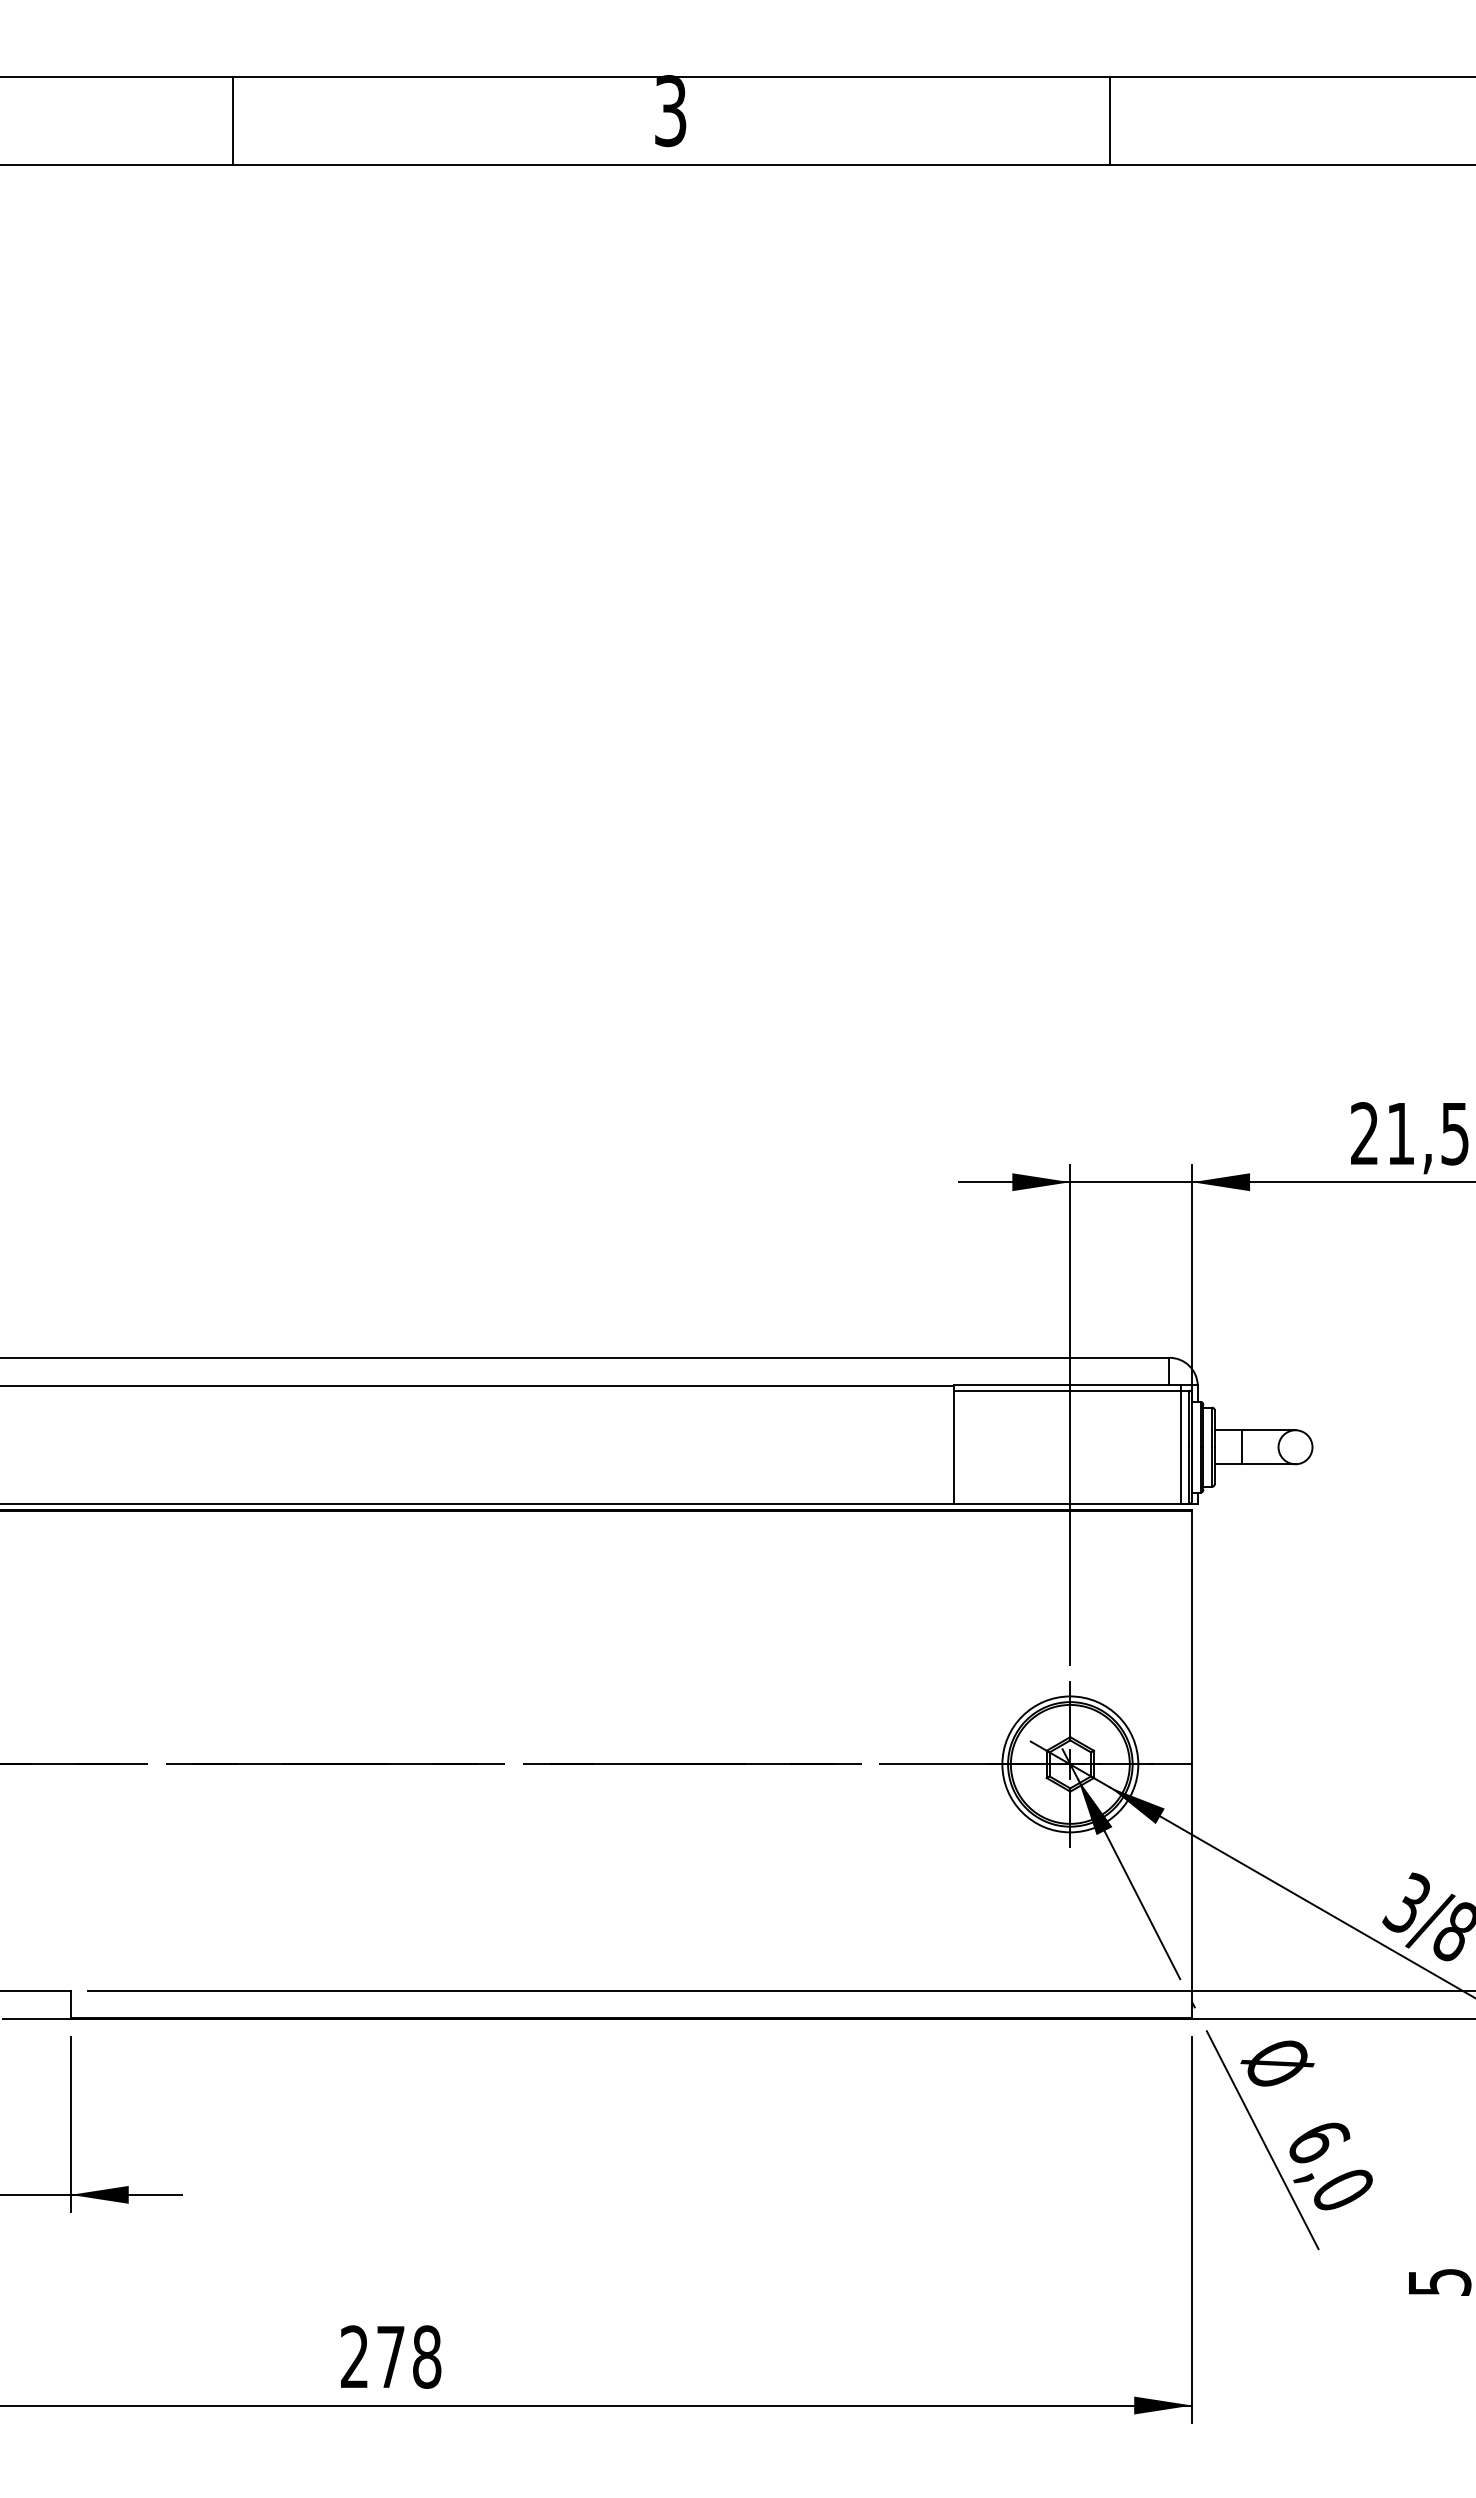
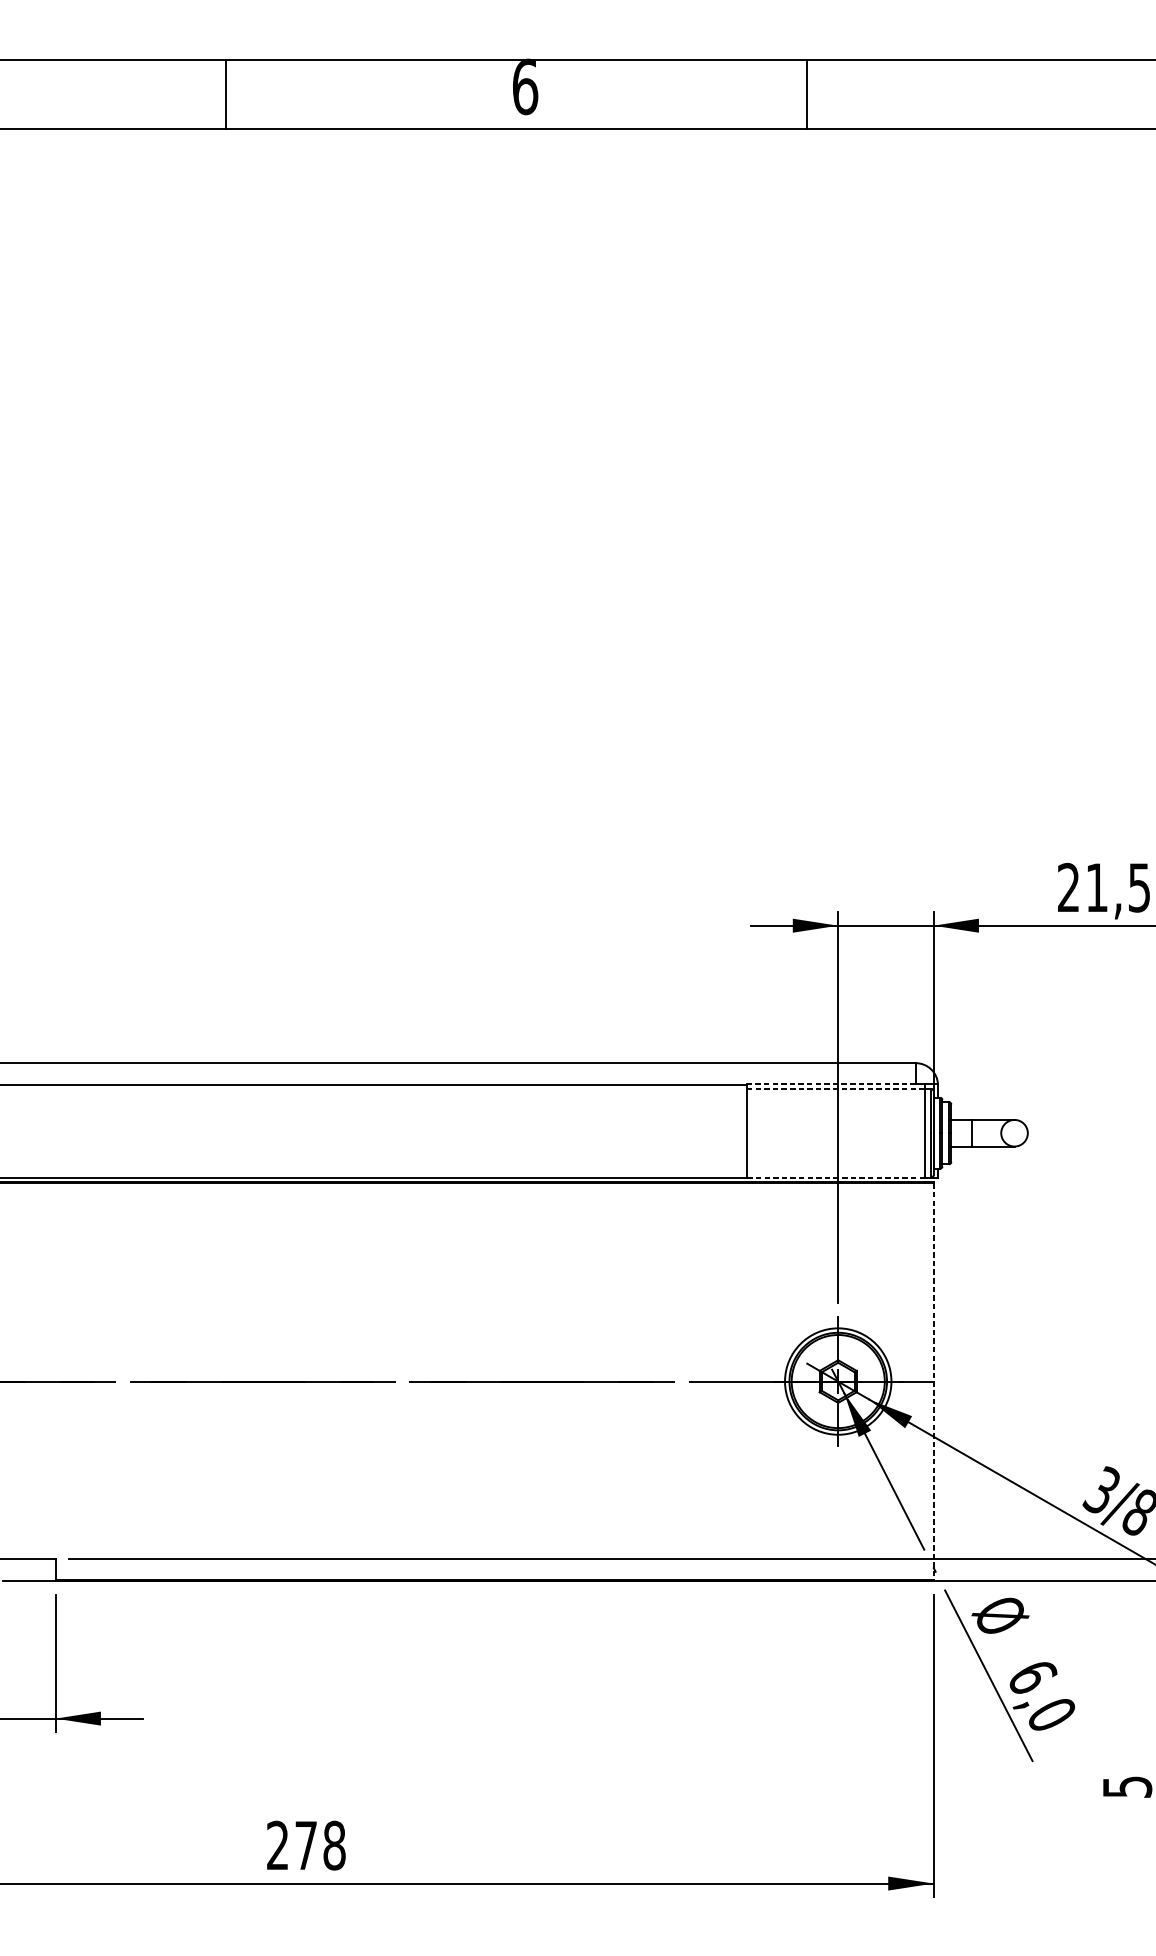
text: (670, 111) -> (525, 87), 3 -> 6
line: (232, 121) -> (226, 95), moved
line: (1110, 121) -> (807, 95), moved
line: (1061, 1384) -> (831, 1084), solid -> dashed
line: (1067, 1390) -> (835, 1088), solid -> dashed
line: (1068, 1503) -> (836, 1177), solid -> dashed
line: (1192, 1764) -> (933, 1381), solid -> dashed

